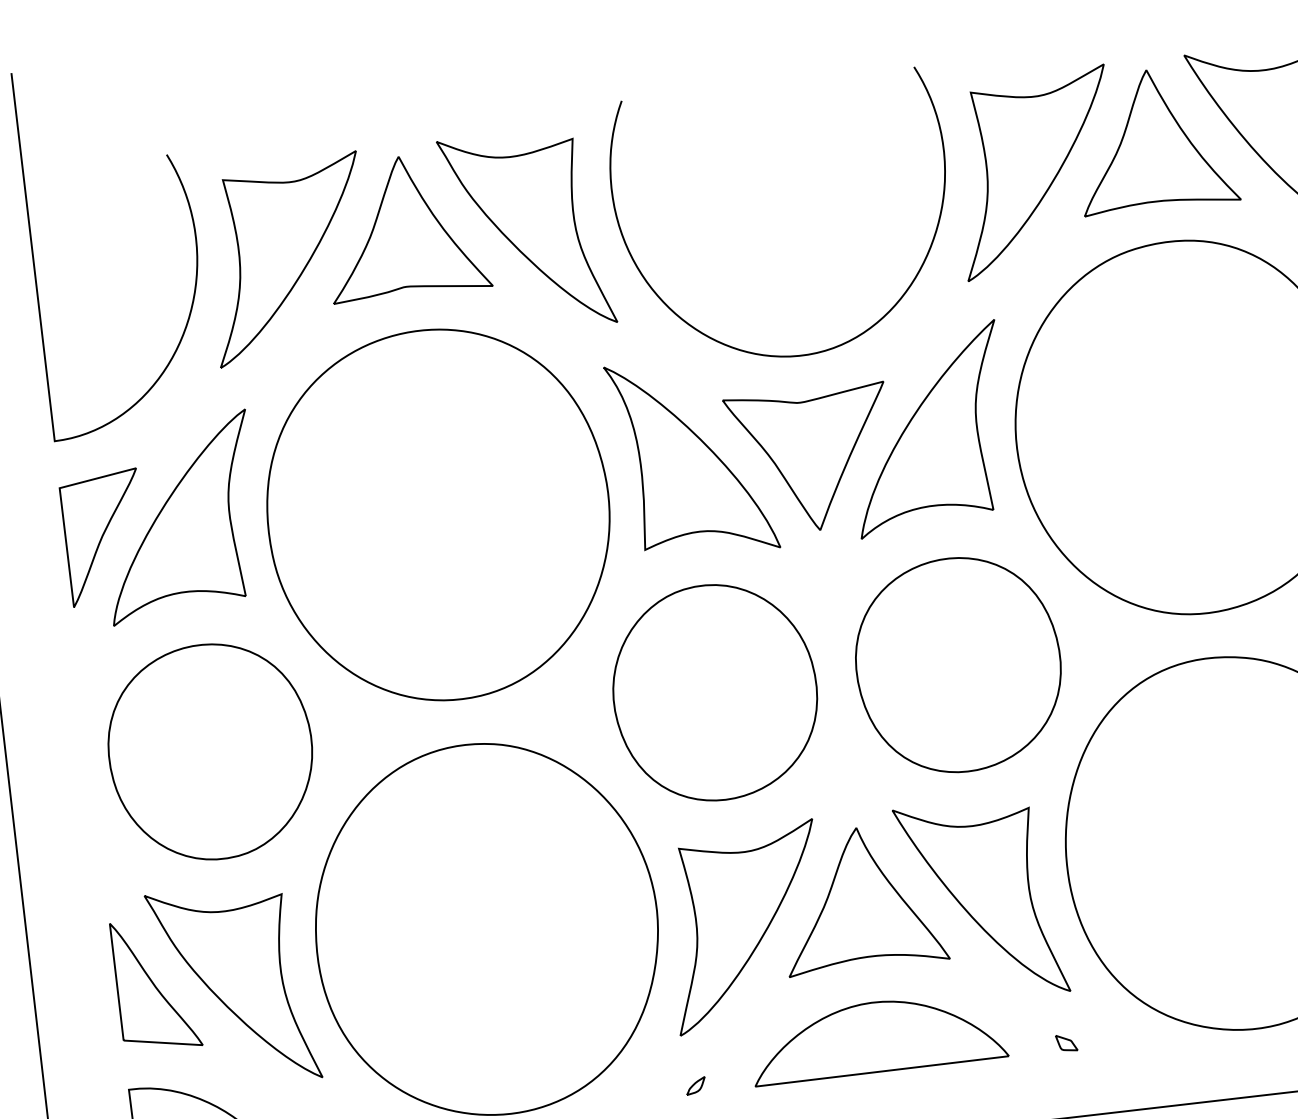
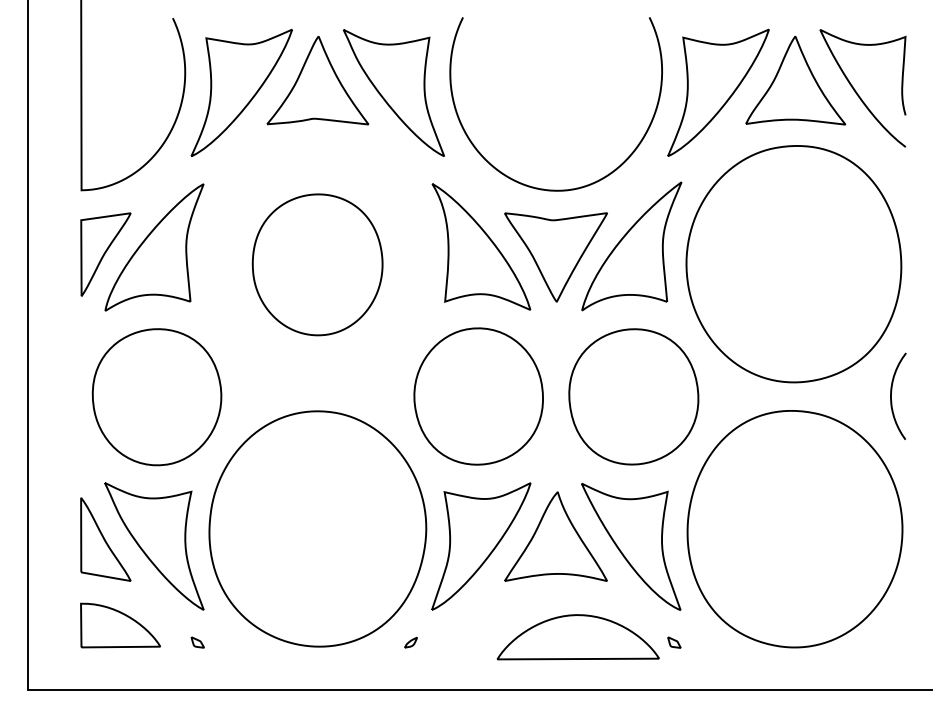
part: (438, 514) -> (317, 264), size x0.6
part: (877, 1037) -> (577, 637), moved
part: (695, 1085) -> (410, 642), moved

